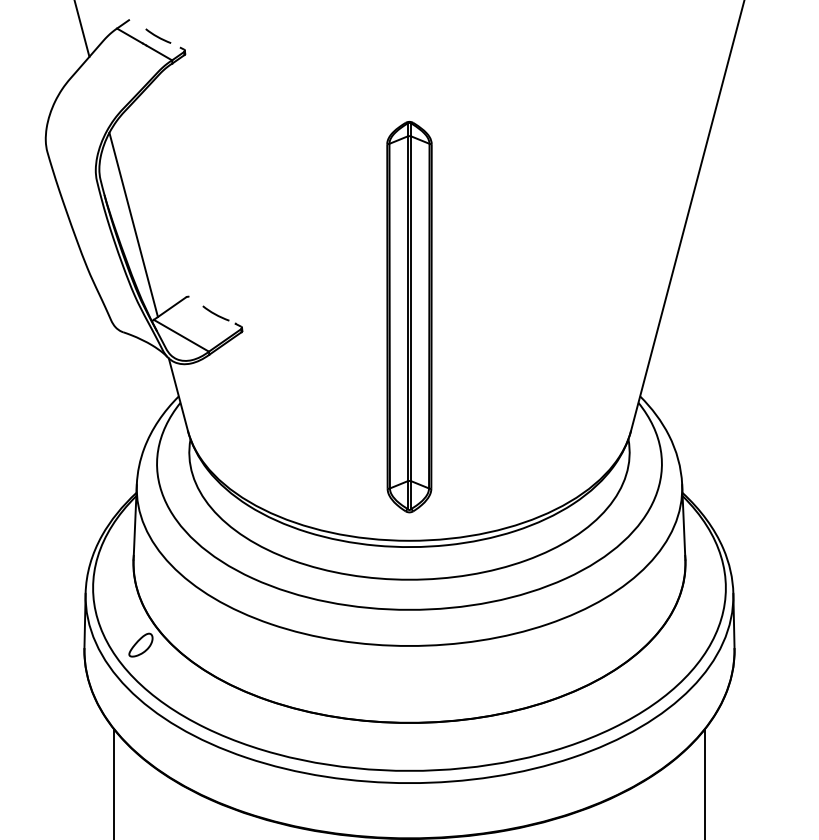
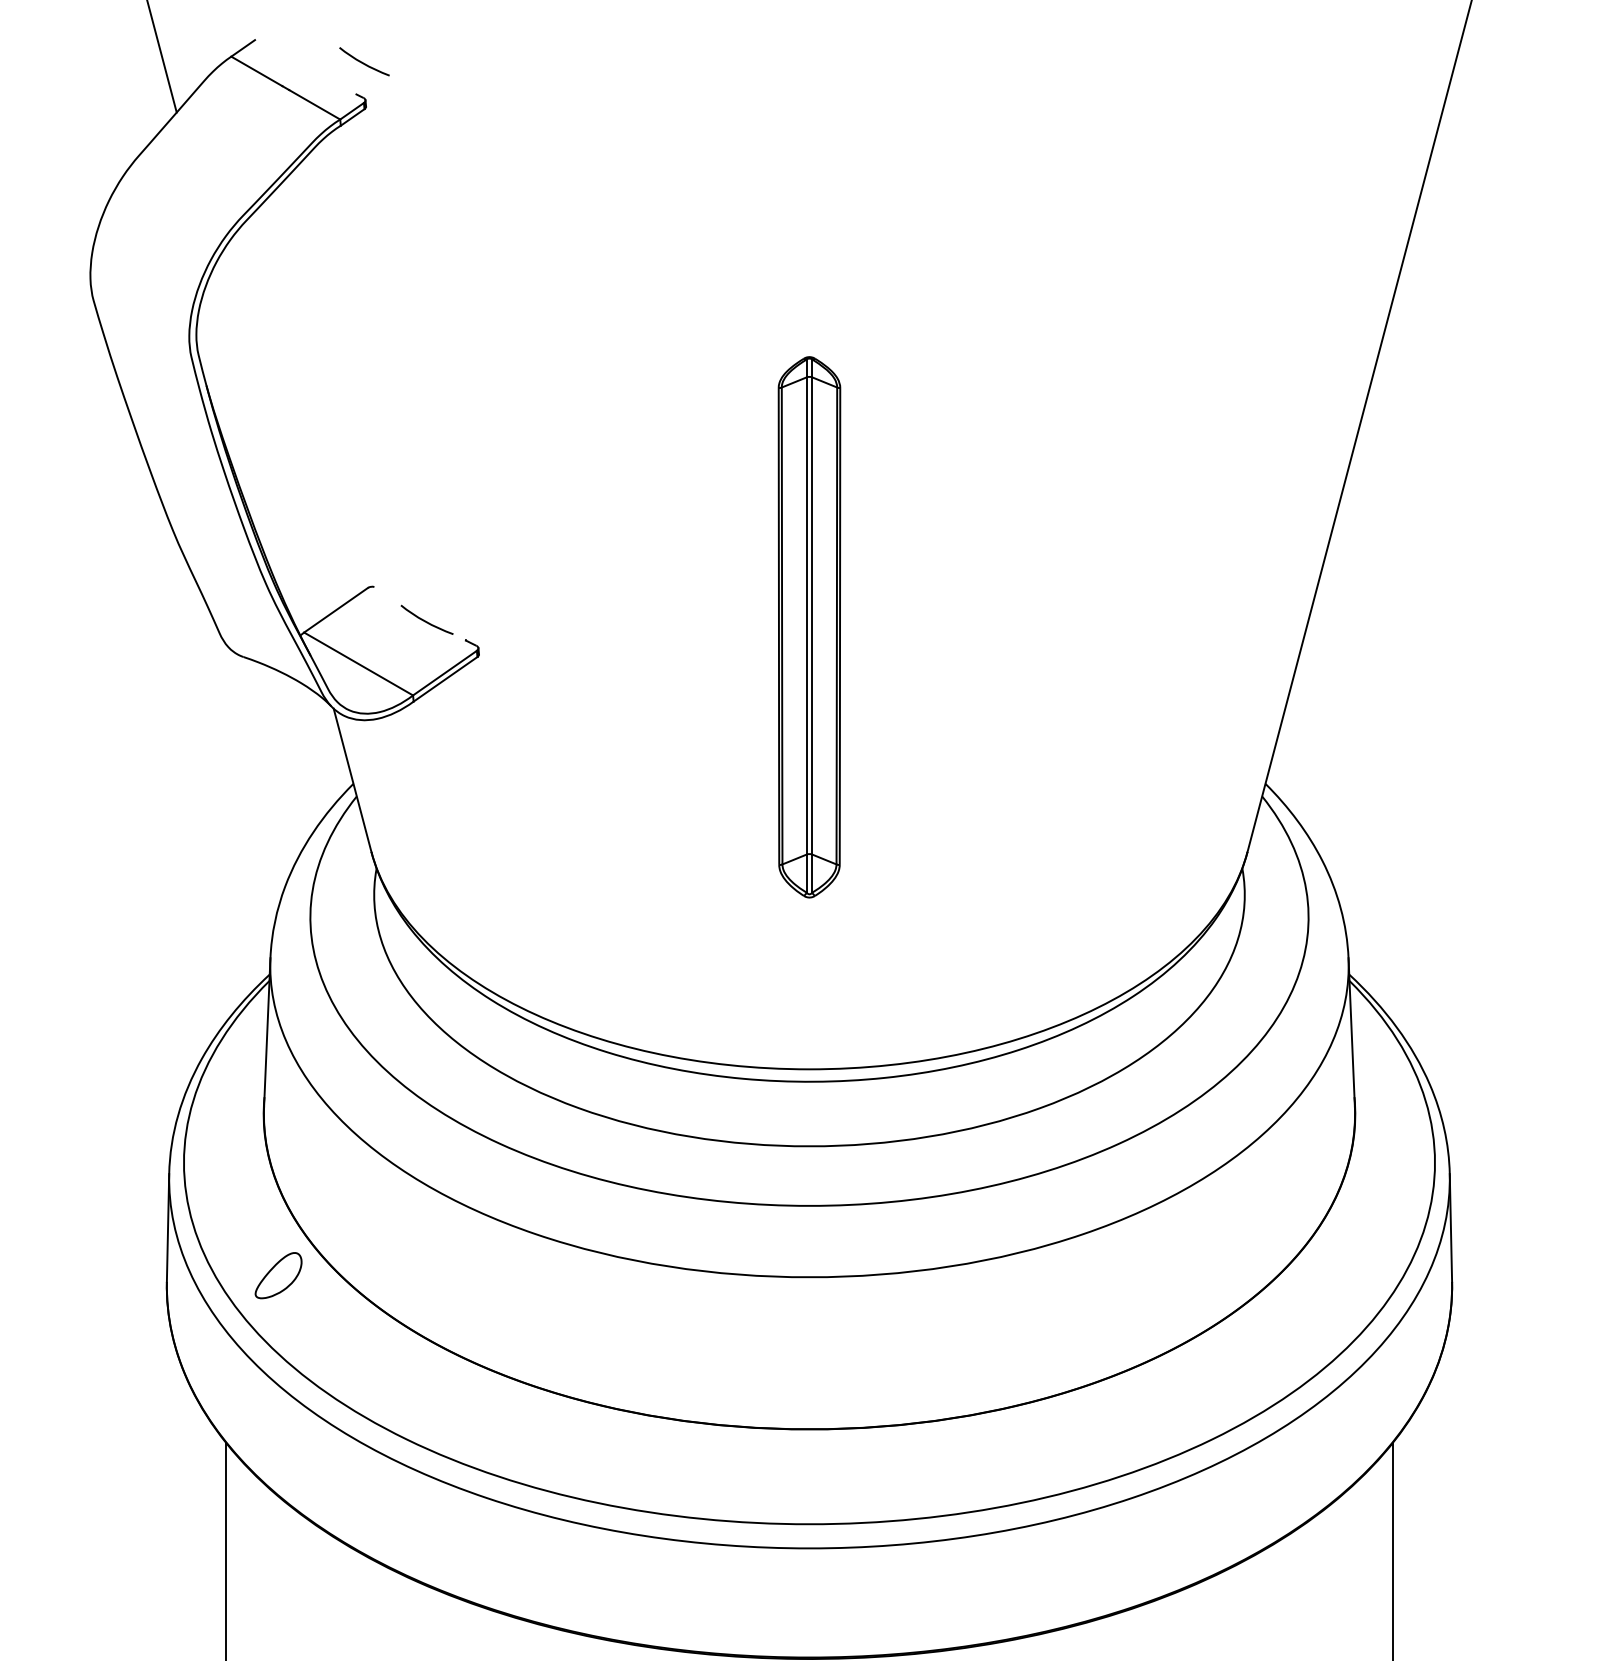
line: (157, 35) -> (362, 60), moved
line: (133, 224) -> (263, 443), removed
part: (409, 317) -> (809, 627), size x0.7

